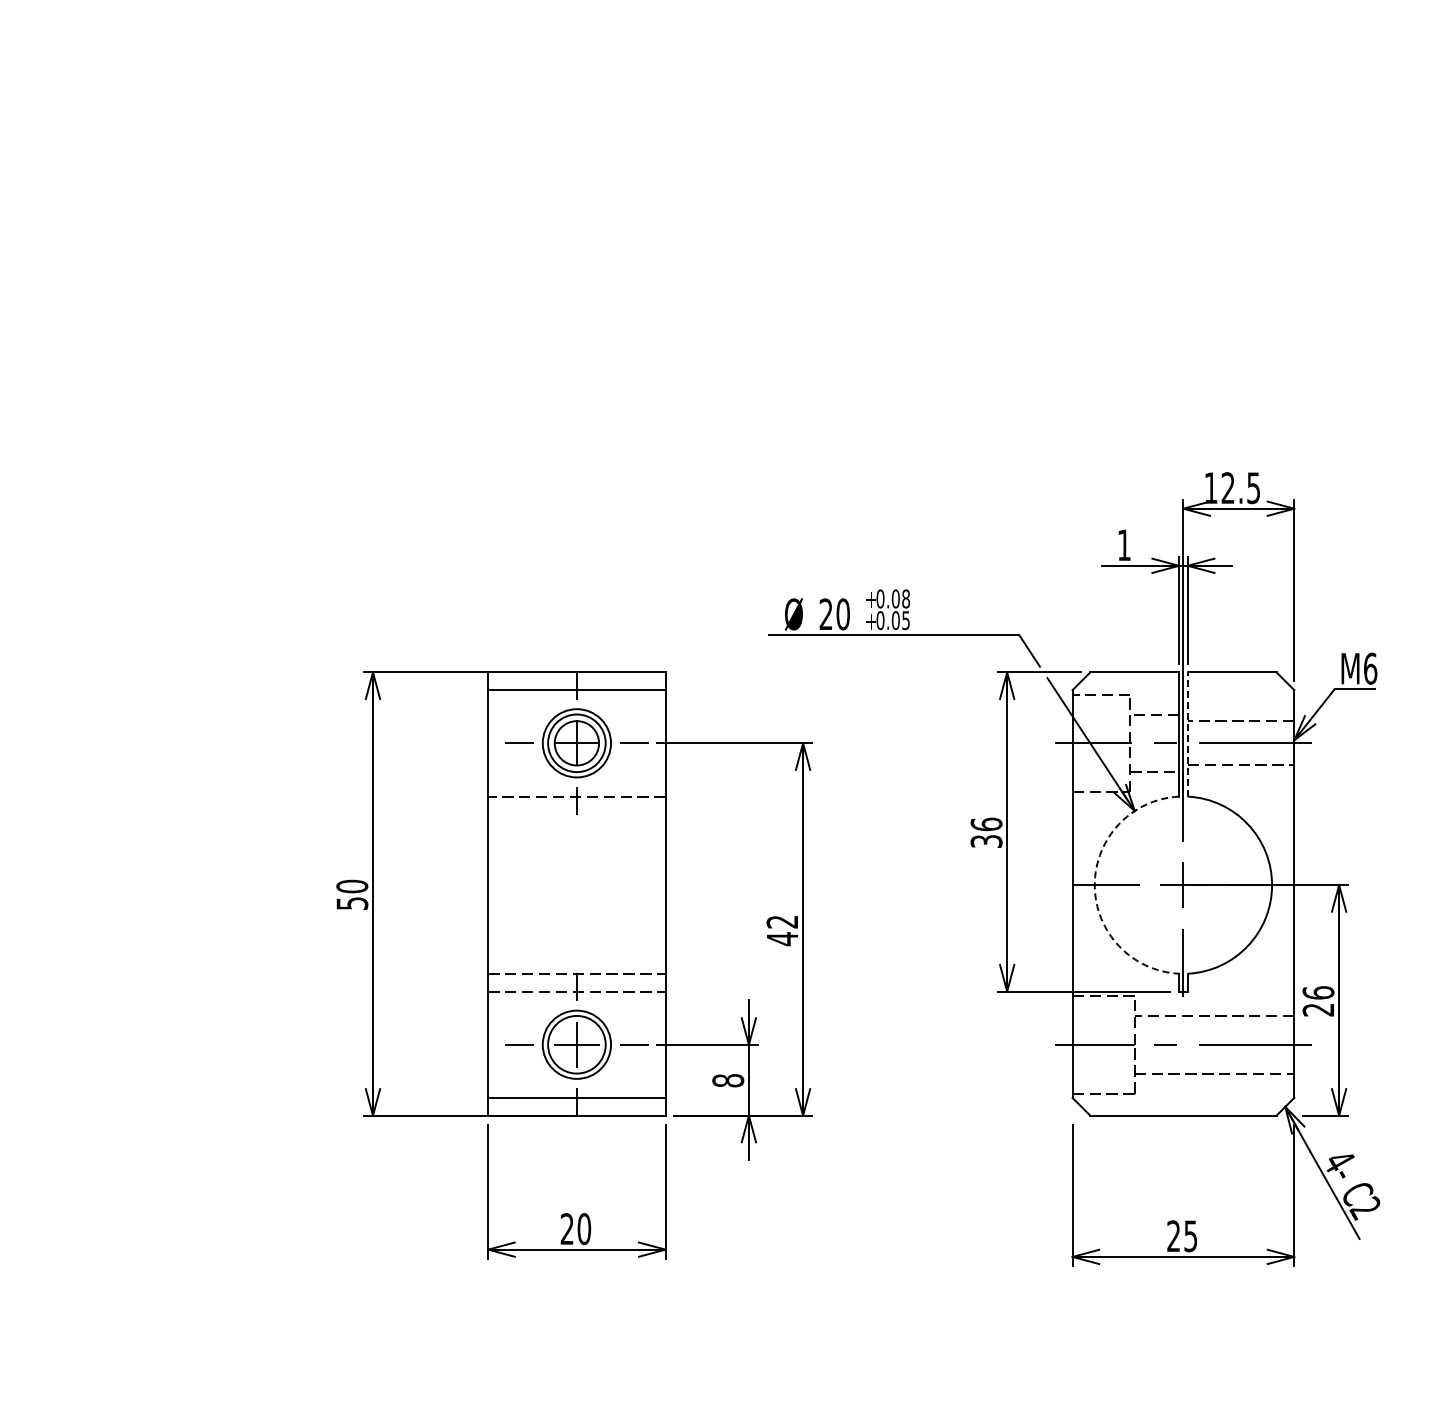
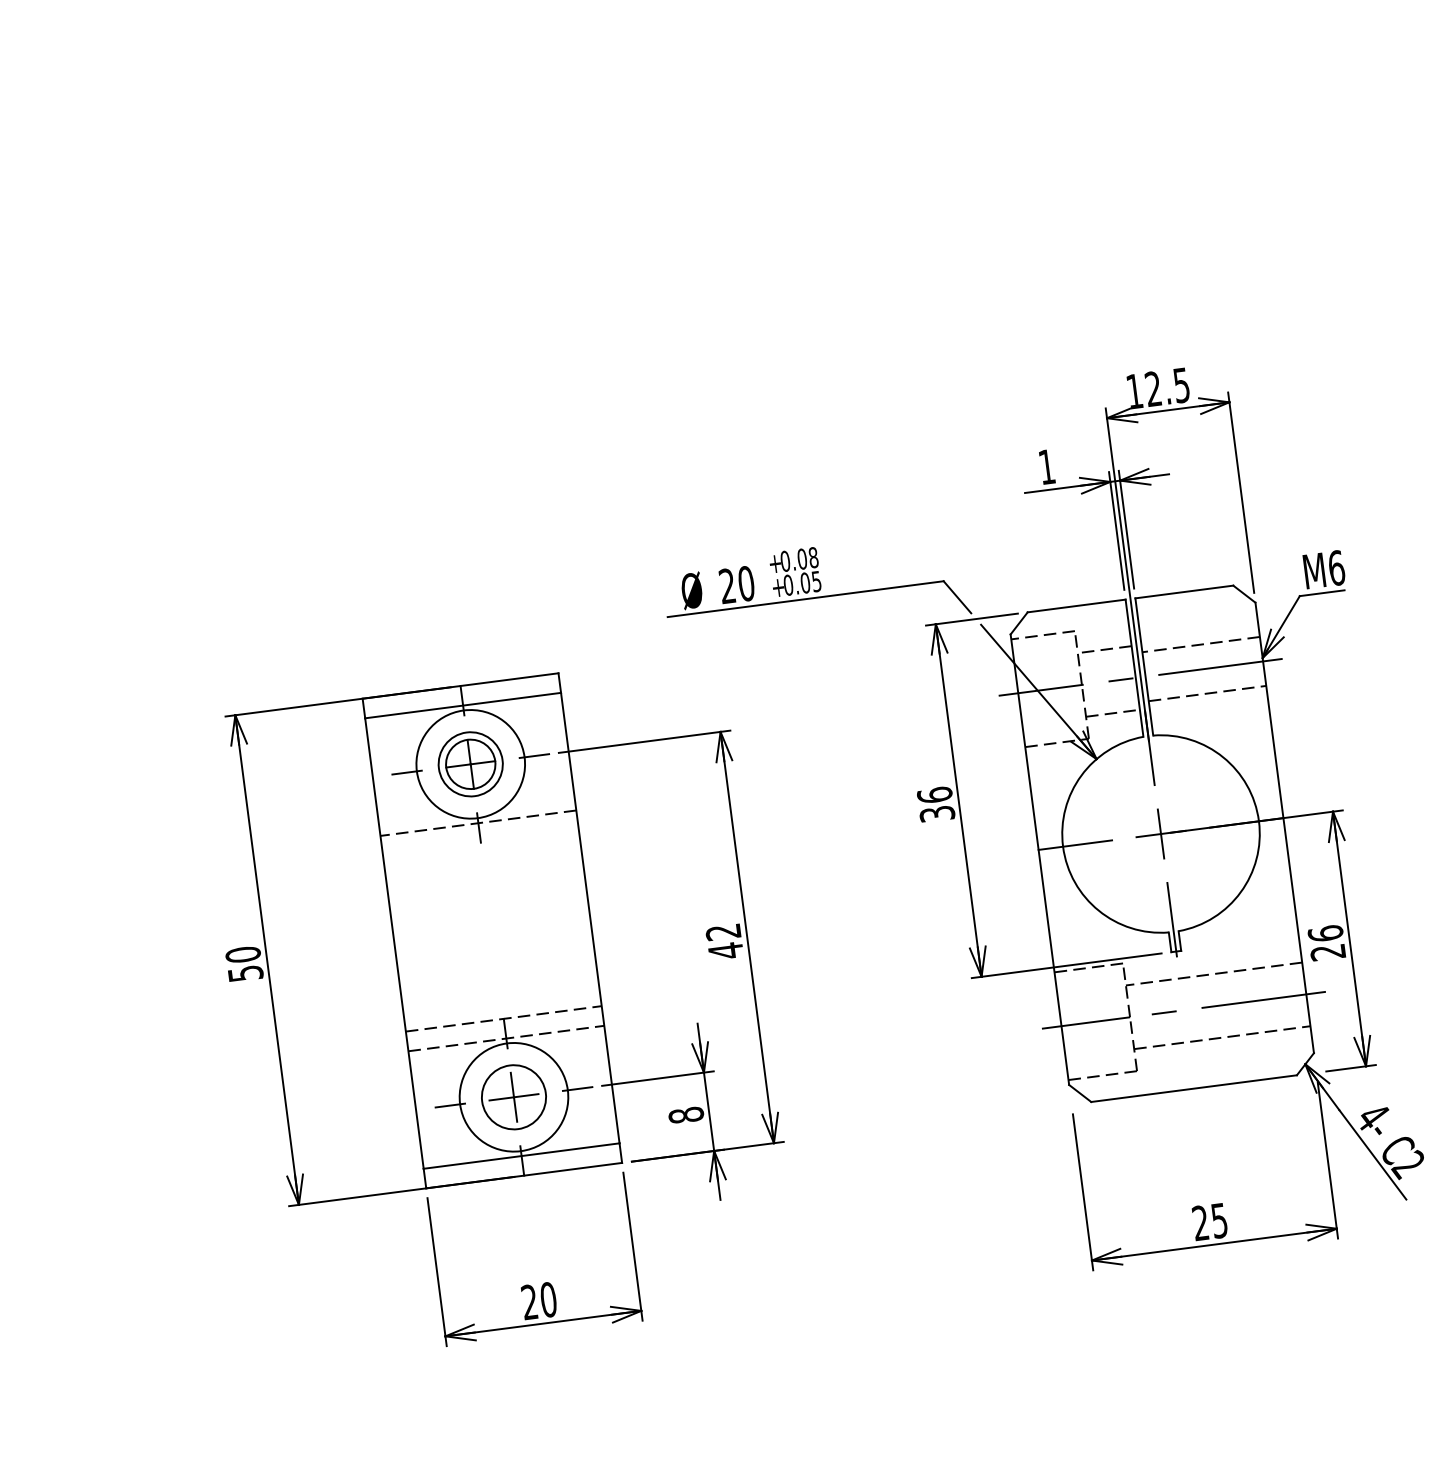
line: (1187, 734) -> (1143, 667), dashed -> solid
circle: (576, 743) -> (470, 764), size x1.43
arc: (1094, 885) -> (1062, 847), dashed -> solid
circle: (576, 1044) -> (513, 1097), size x1.43

